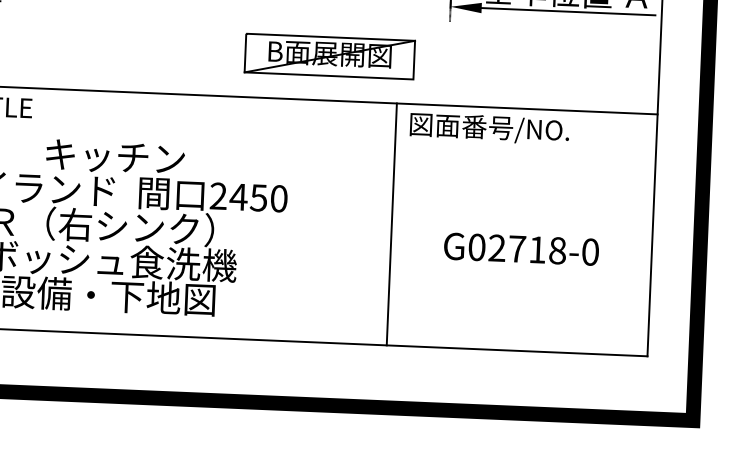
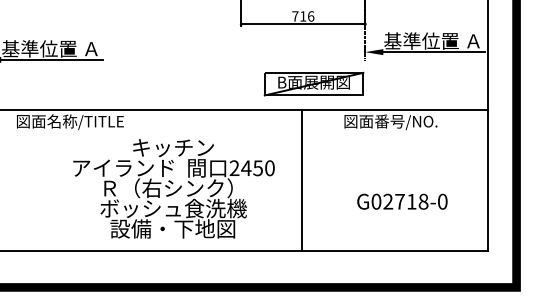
part: (329, 55) -> (313, 83), moved
line: (392, 224) -> (302, 180), moved
text: (521, 248) -> (402, 201), moved

